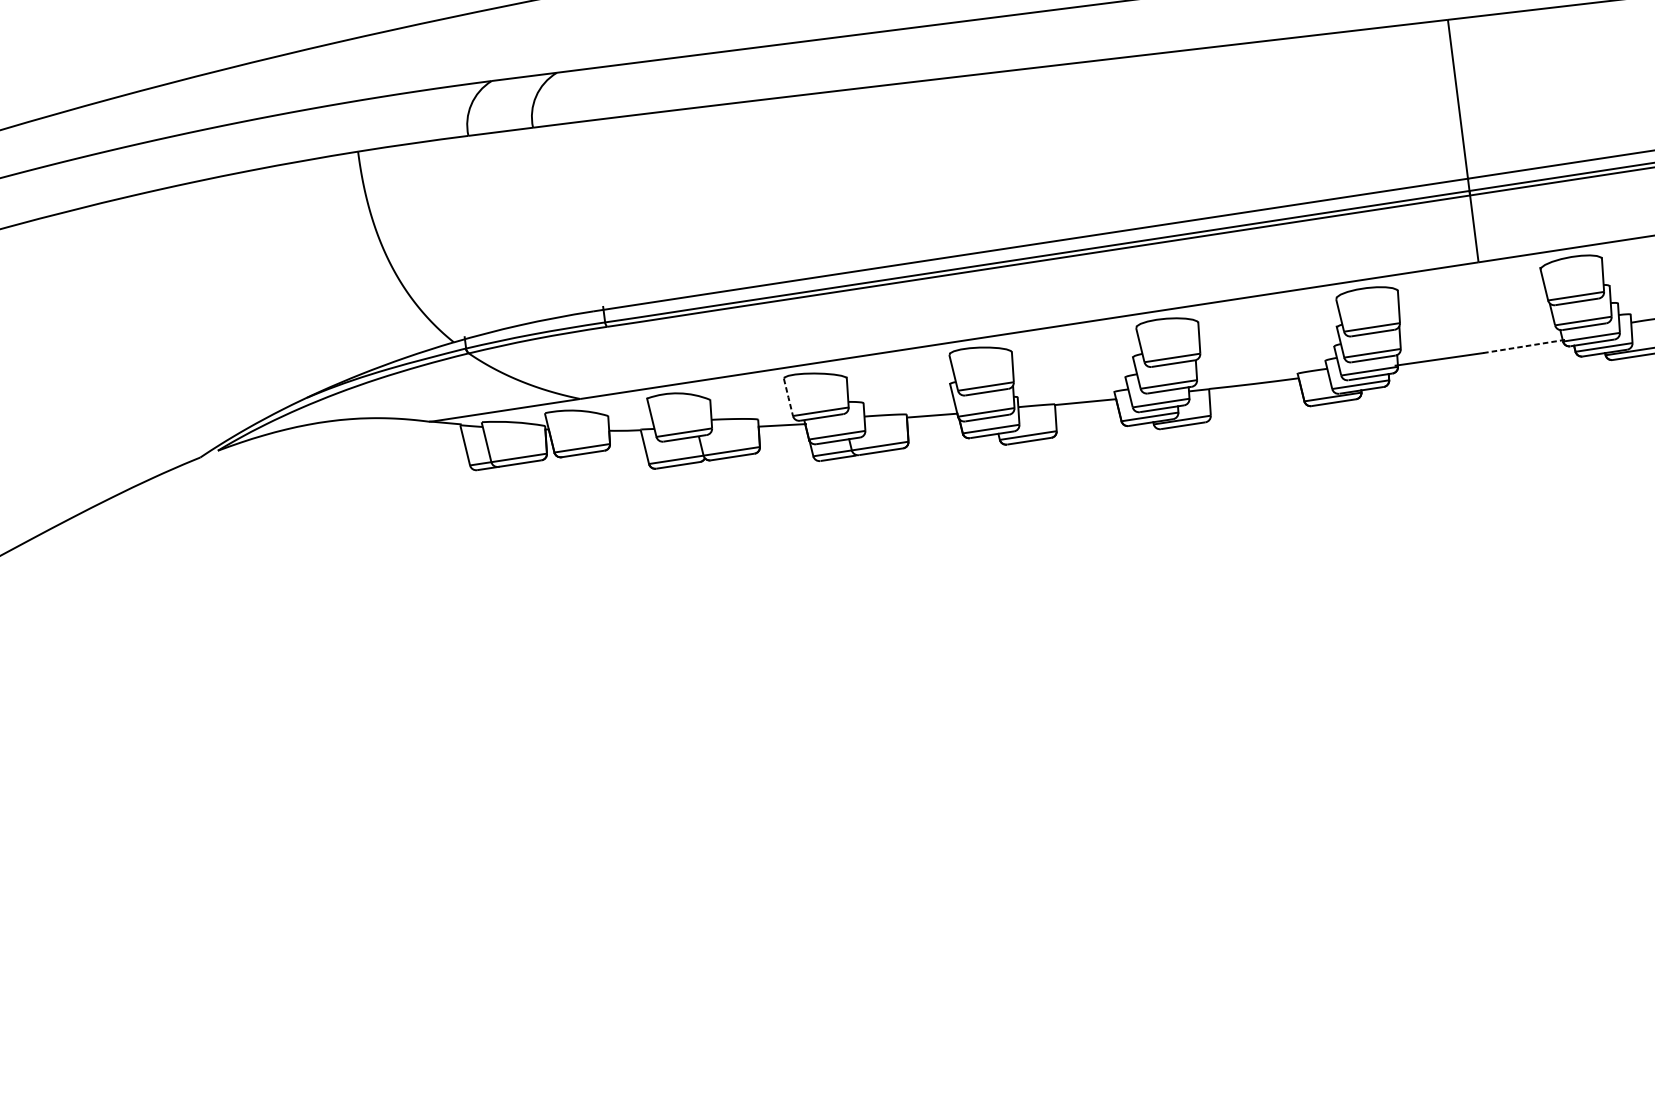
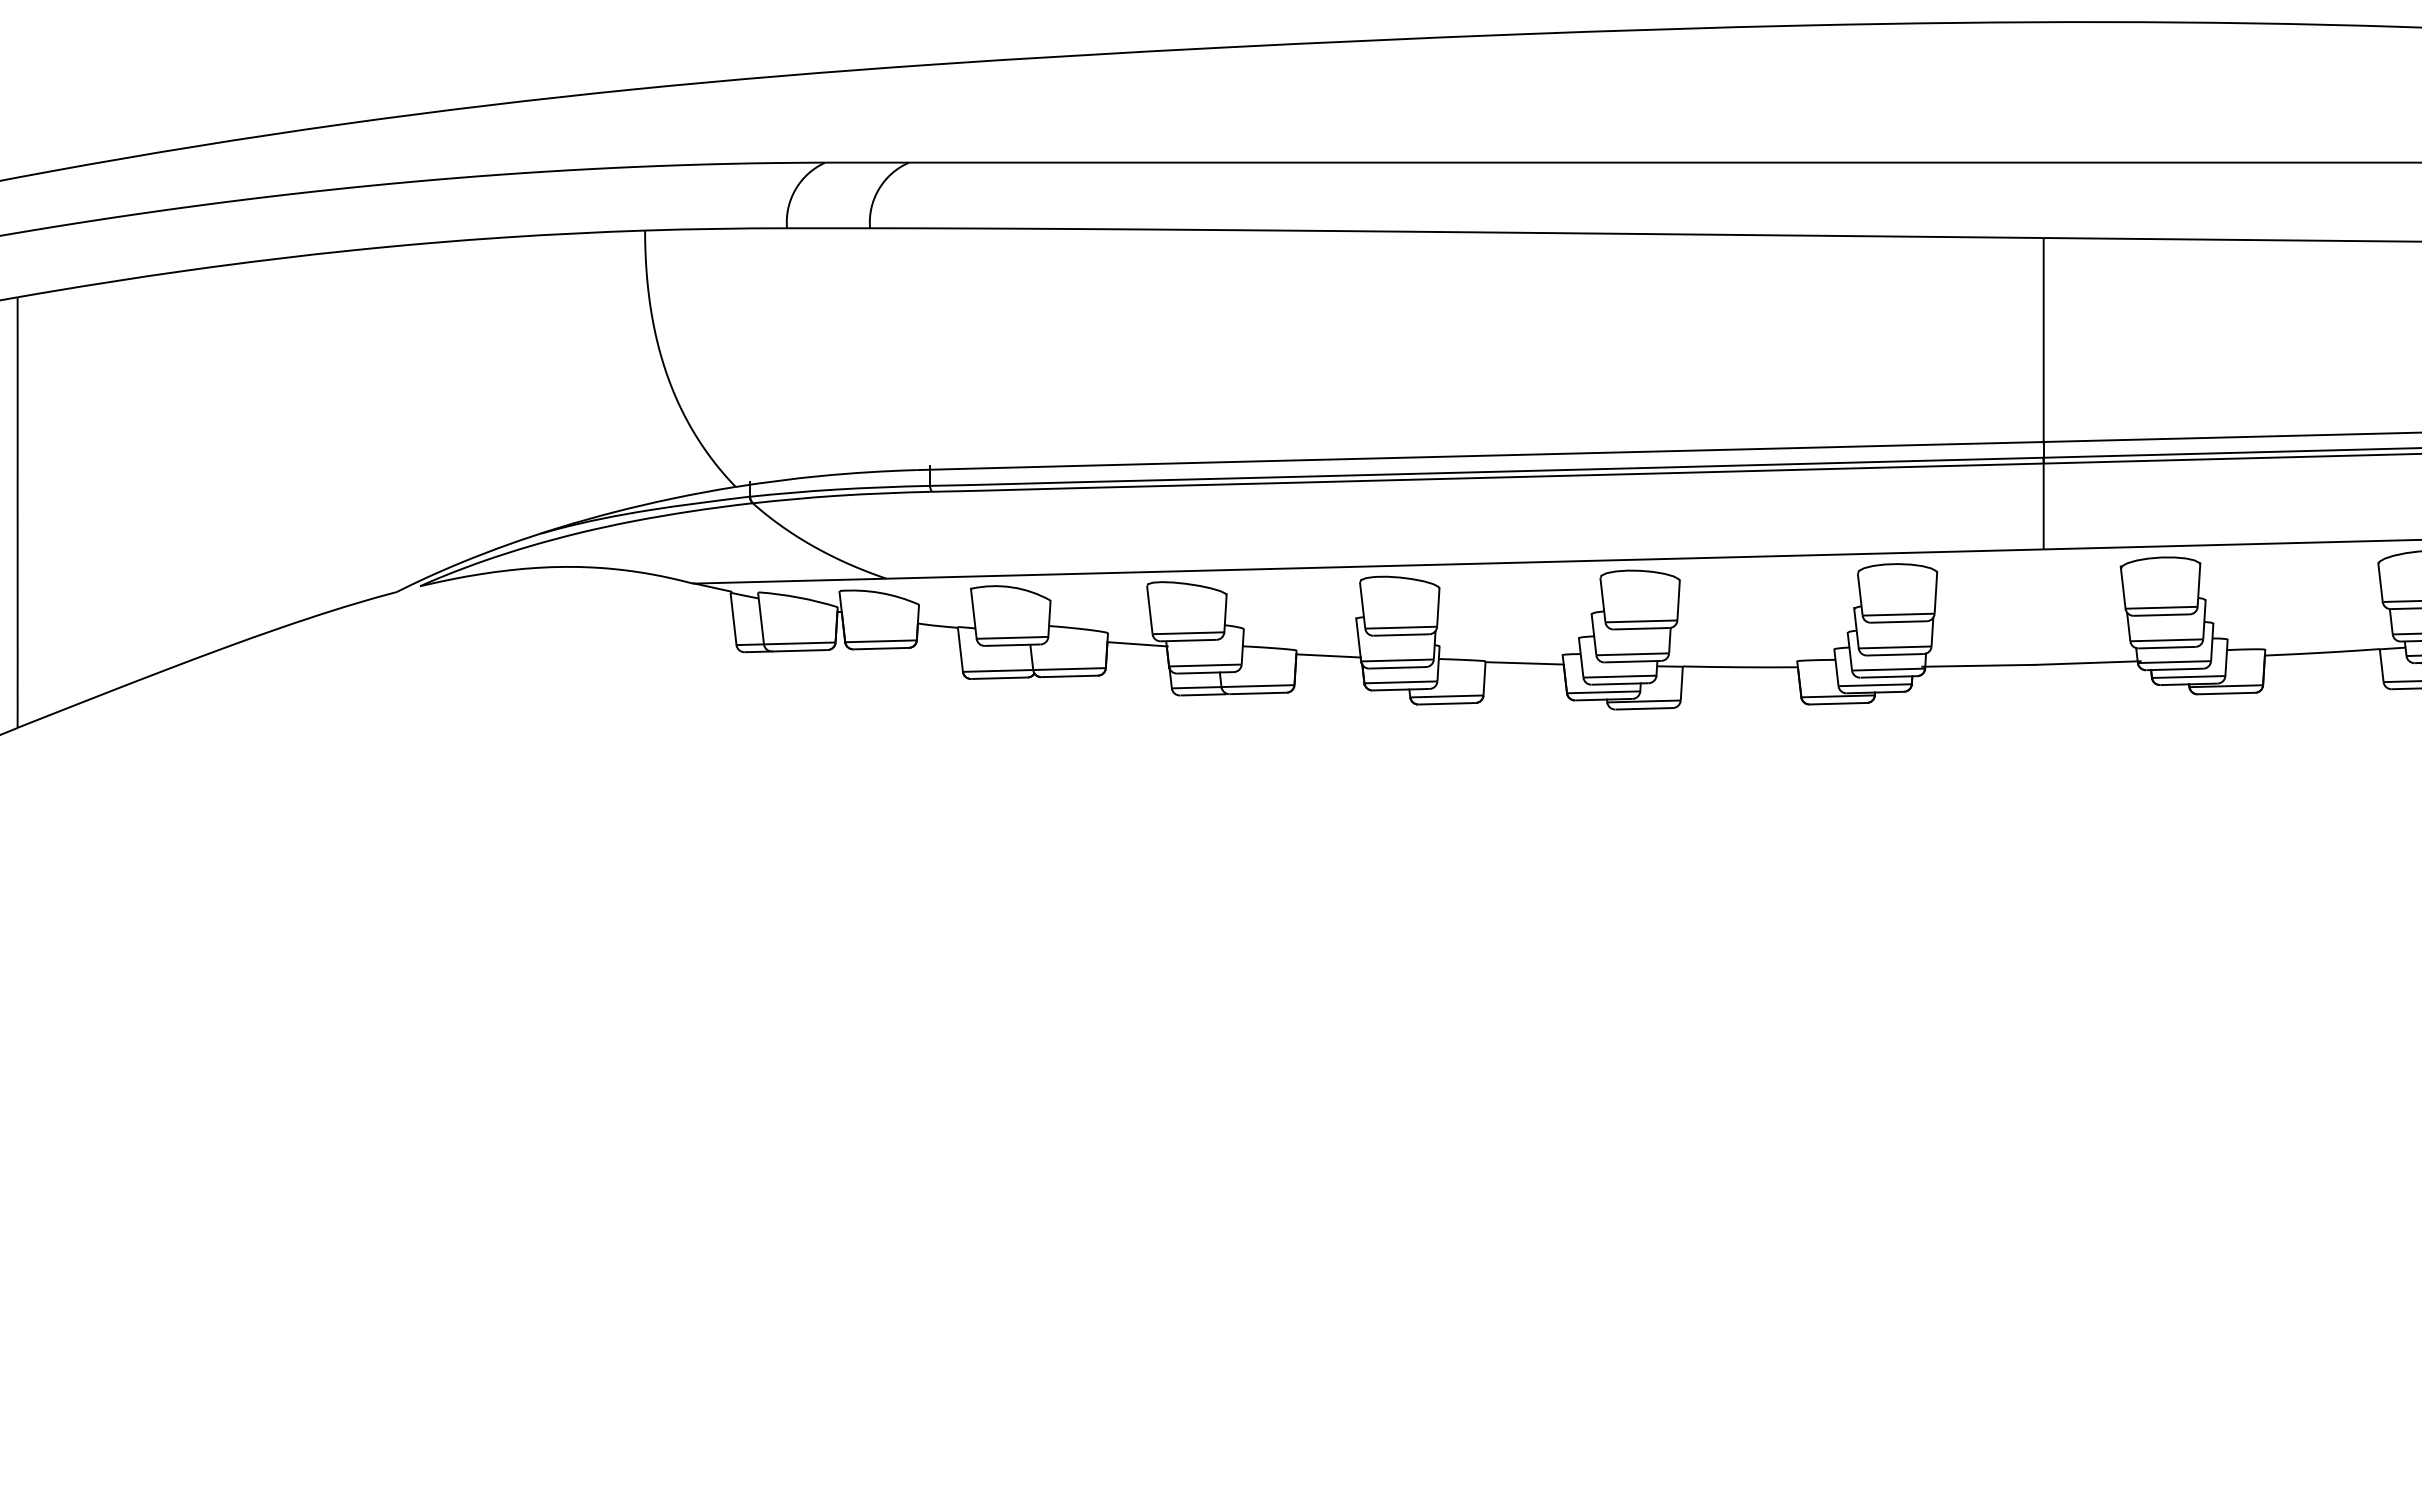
line: (1523, 346) -> (2087, 663), dashed -> solid
line: (788, 397) -> (1149, 610), dashed -> solid

